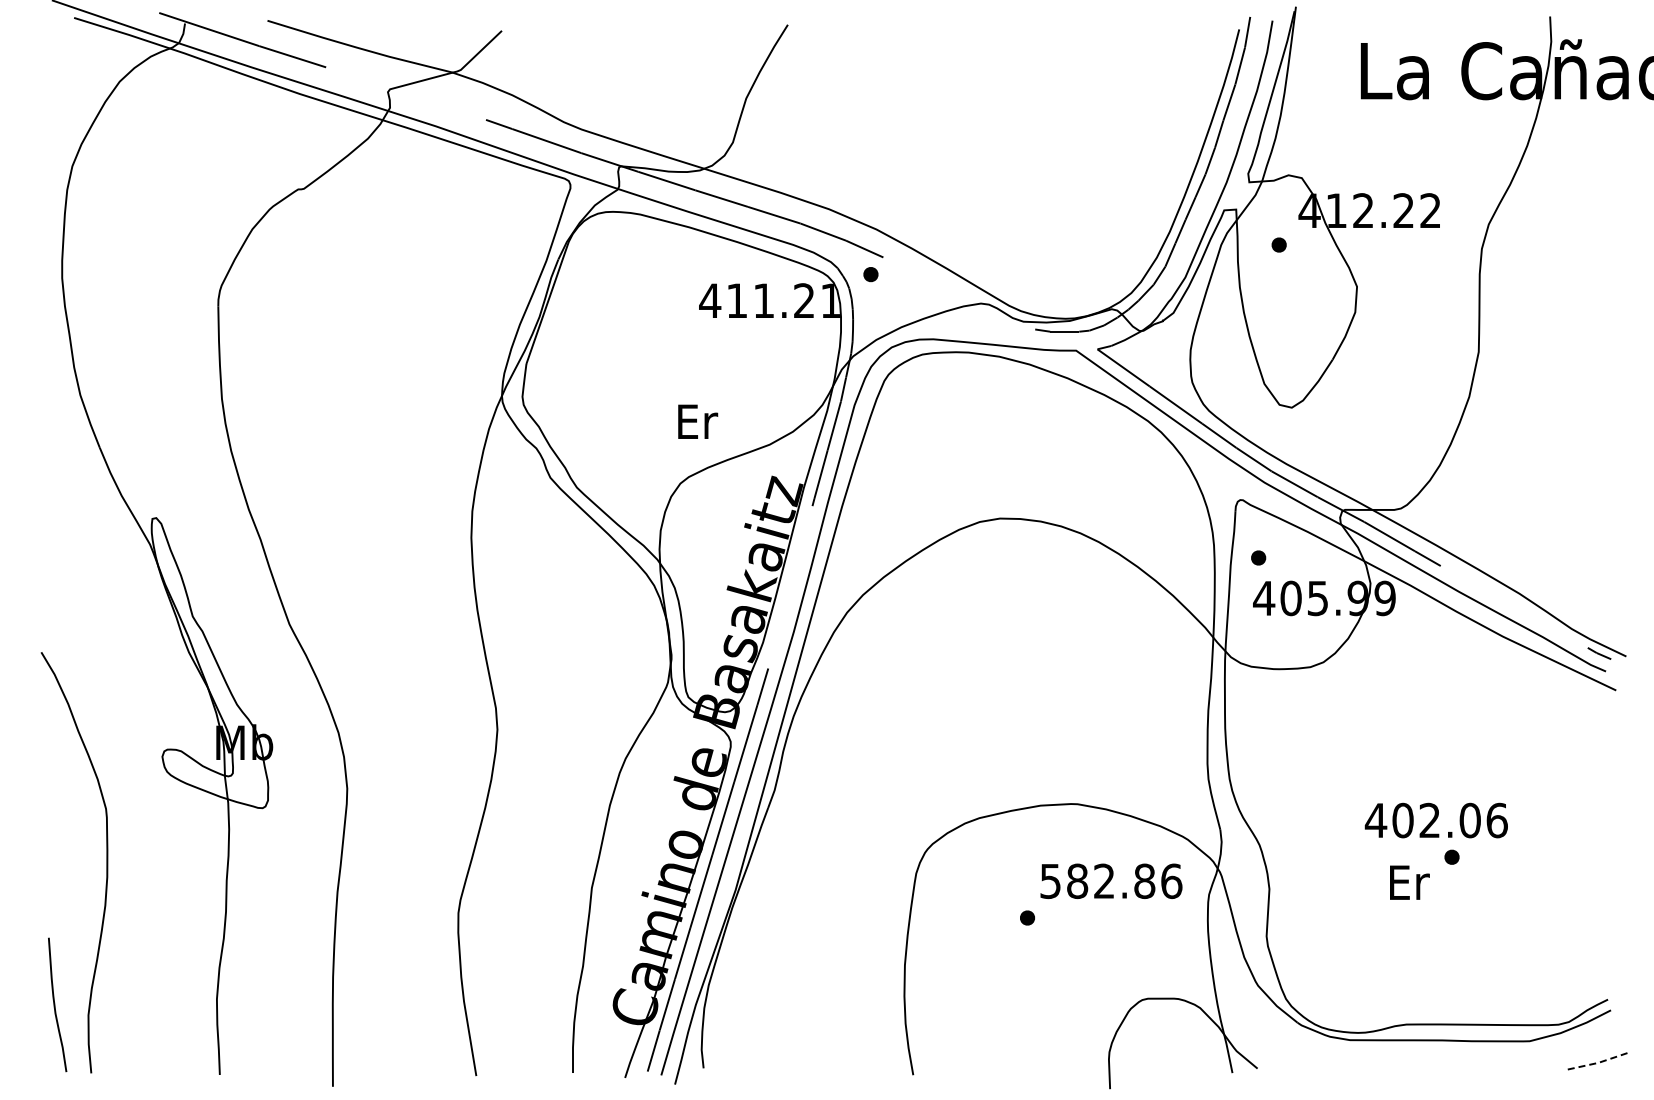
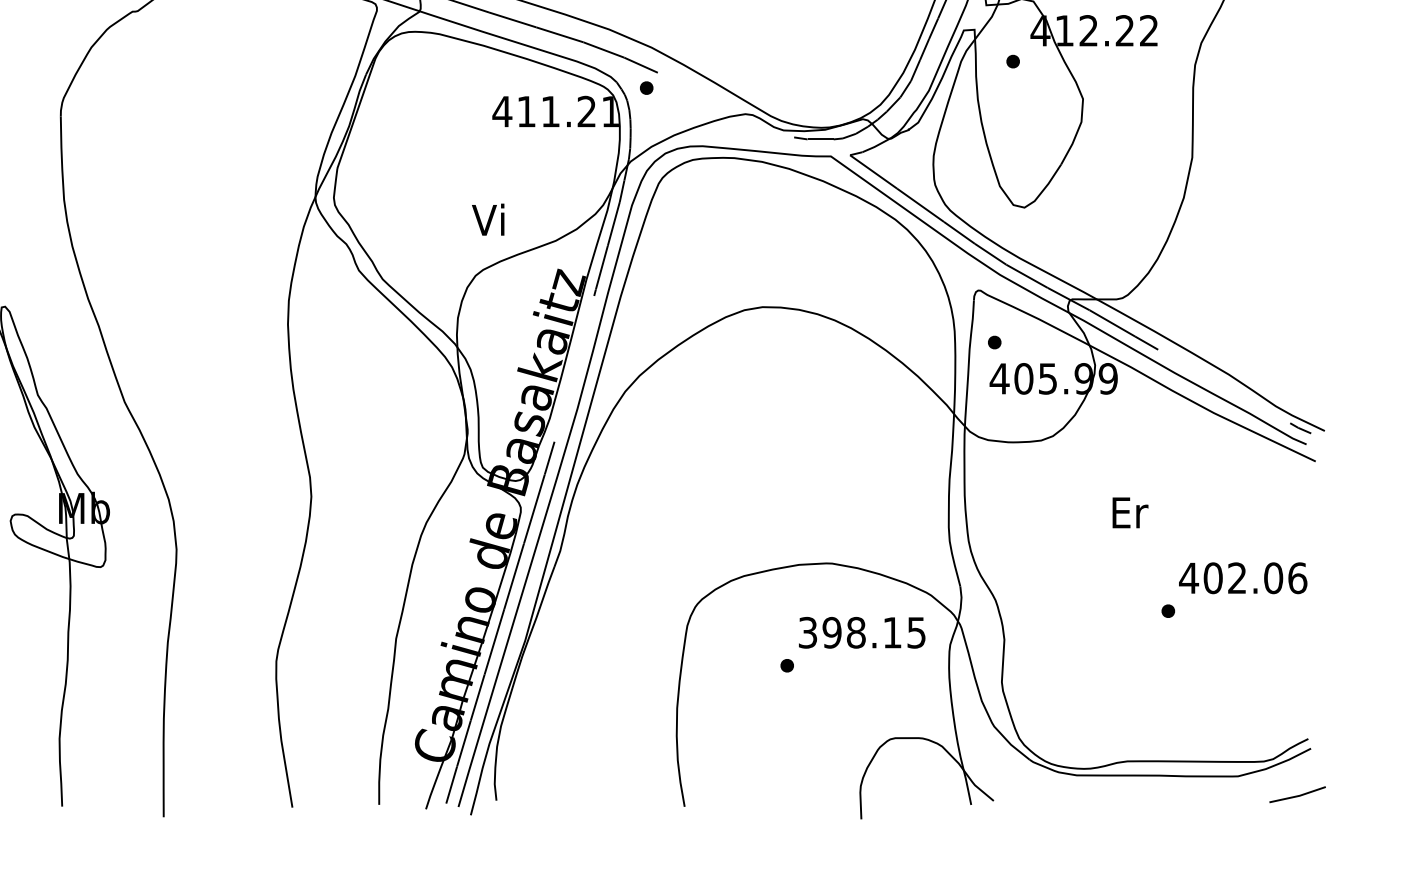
text: (697, 420) -> (490, 219), Er -> Vi
text: (1435, 820) -> (1242, 578), moved
text: (1111, 881) -> (862, 632), 582.86 -> 398.15
text: (1409, 882) -> (1130, 512), moved
line: (1596, 1063) -> (1298, 796), dashed -> solid

